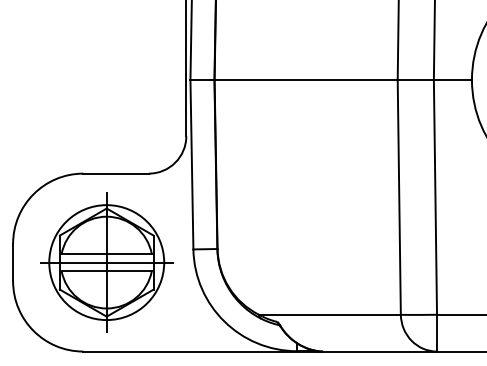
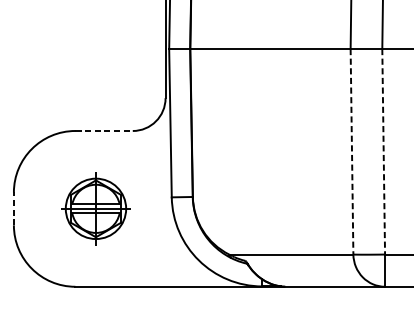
line: (116, 173) -> (104, 130), solid -> dashed
line: (399, 197) -> (352, 151), solid -> dashed
line: (435, 197) -> (383, 151), solid -> dashed
line: (13, 262) -> (14, 208), solid -> dashed
part: (106, 262) -> (95, 208), size x0.6

